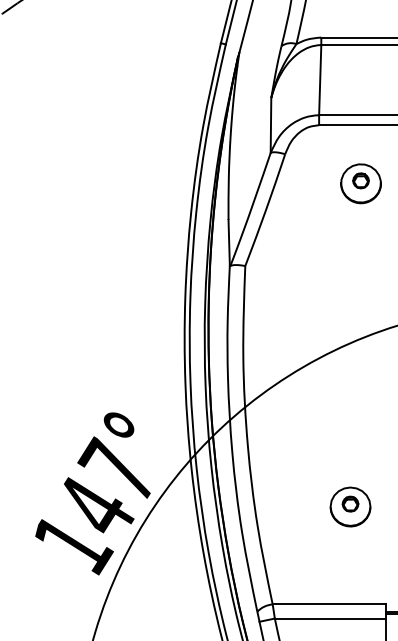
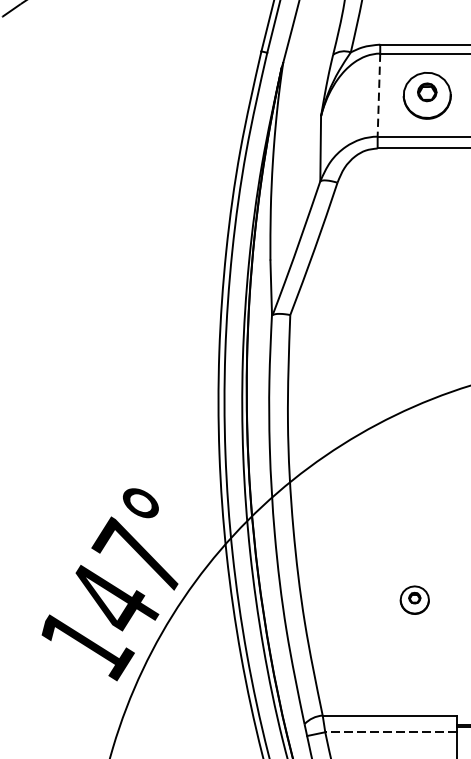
line: (320, 80) -> (379, 95), solid -> dashed
part: (360, 183) -> (426, 95), moved
part: (350, 506) -> (414, 599), size x0.6
line: (330, 618) -> (391, 732), solid -> dashed

